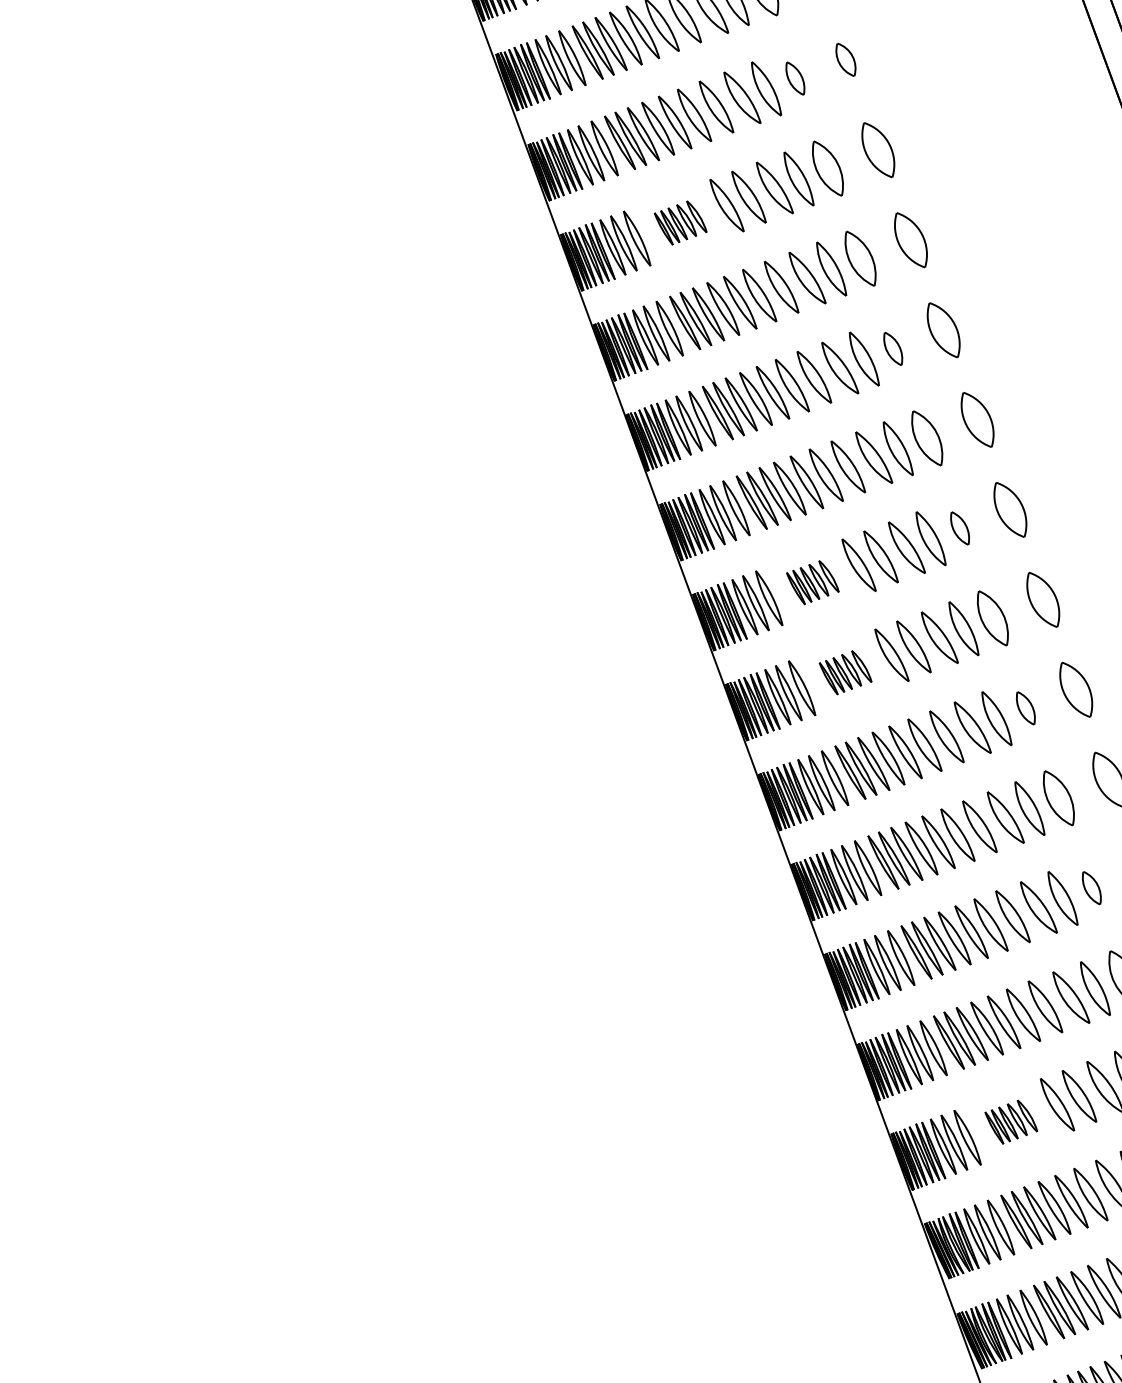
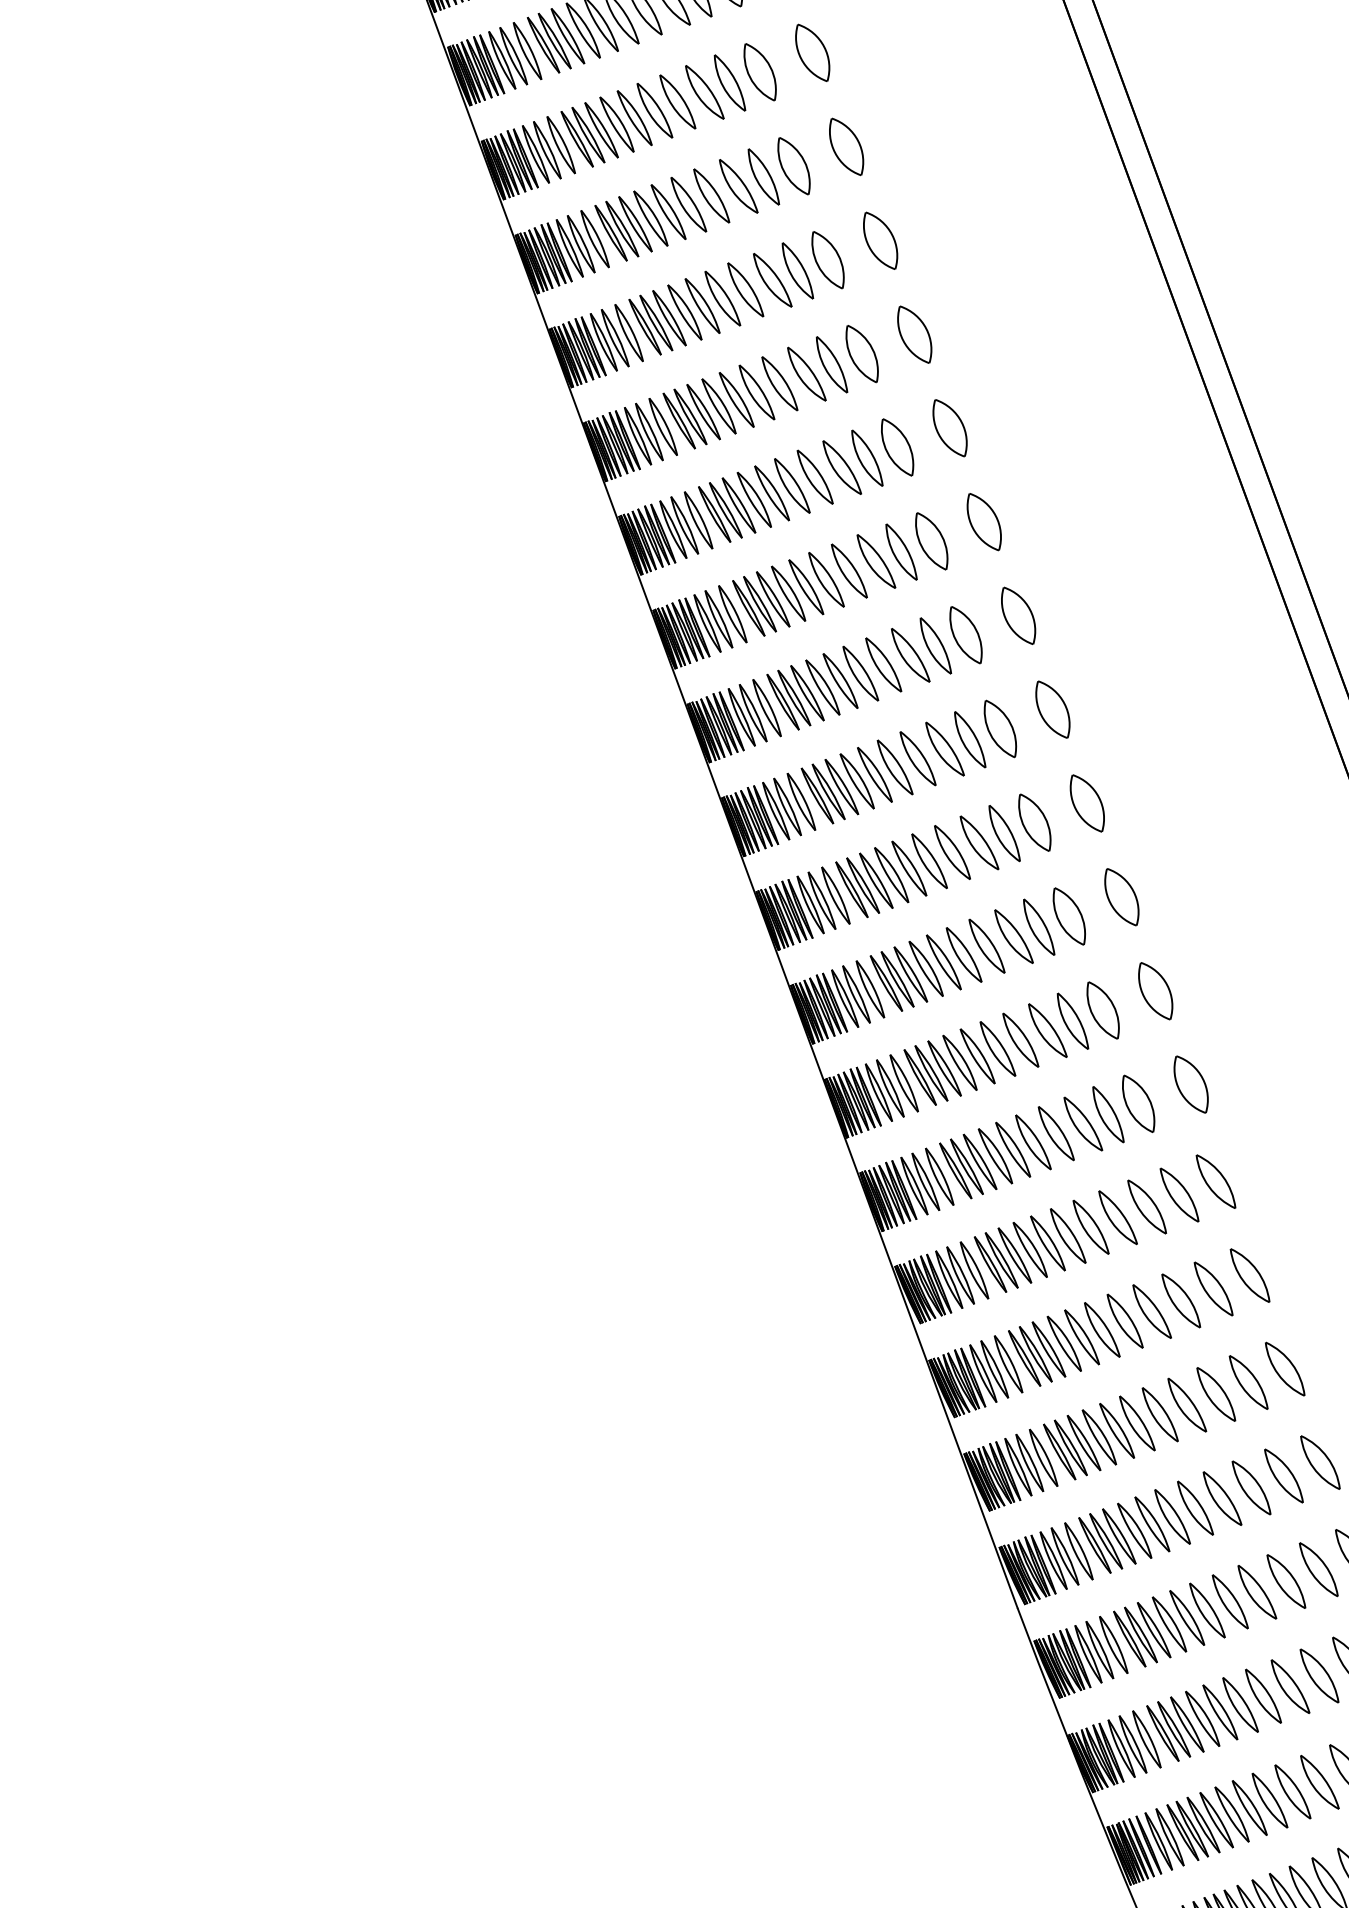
part: (845, 59) -> (812, 52), size x1.67
part: (794, 78) -> (759, 72), size x1.67
part: (680, 222) -> (640, 222), size x1.67
part: (892, 349) -> (861, 354), size x1.67
part: (959, 528) -> (931, 541), size x1.67
part: (813, 582) -> (778, 597), size x1.67
part: (845, 672) -> (812, 691), size x1.67
part: (1025, 707) -> (1000, 728), size x1.67
part: (1091, 888) -> (1068, 916), size x1.67
part: (1011, 1122) -> (985, 1160), size x1.67

